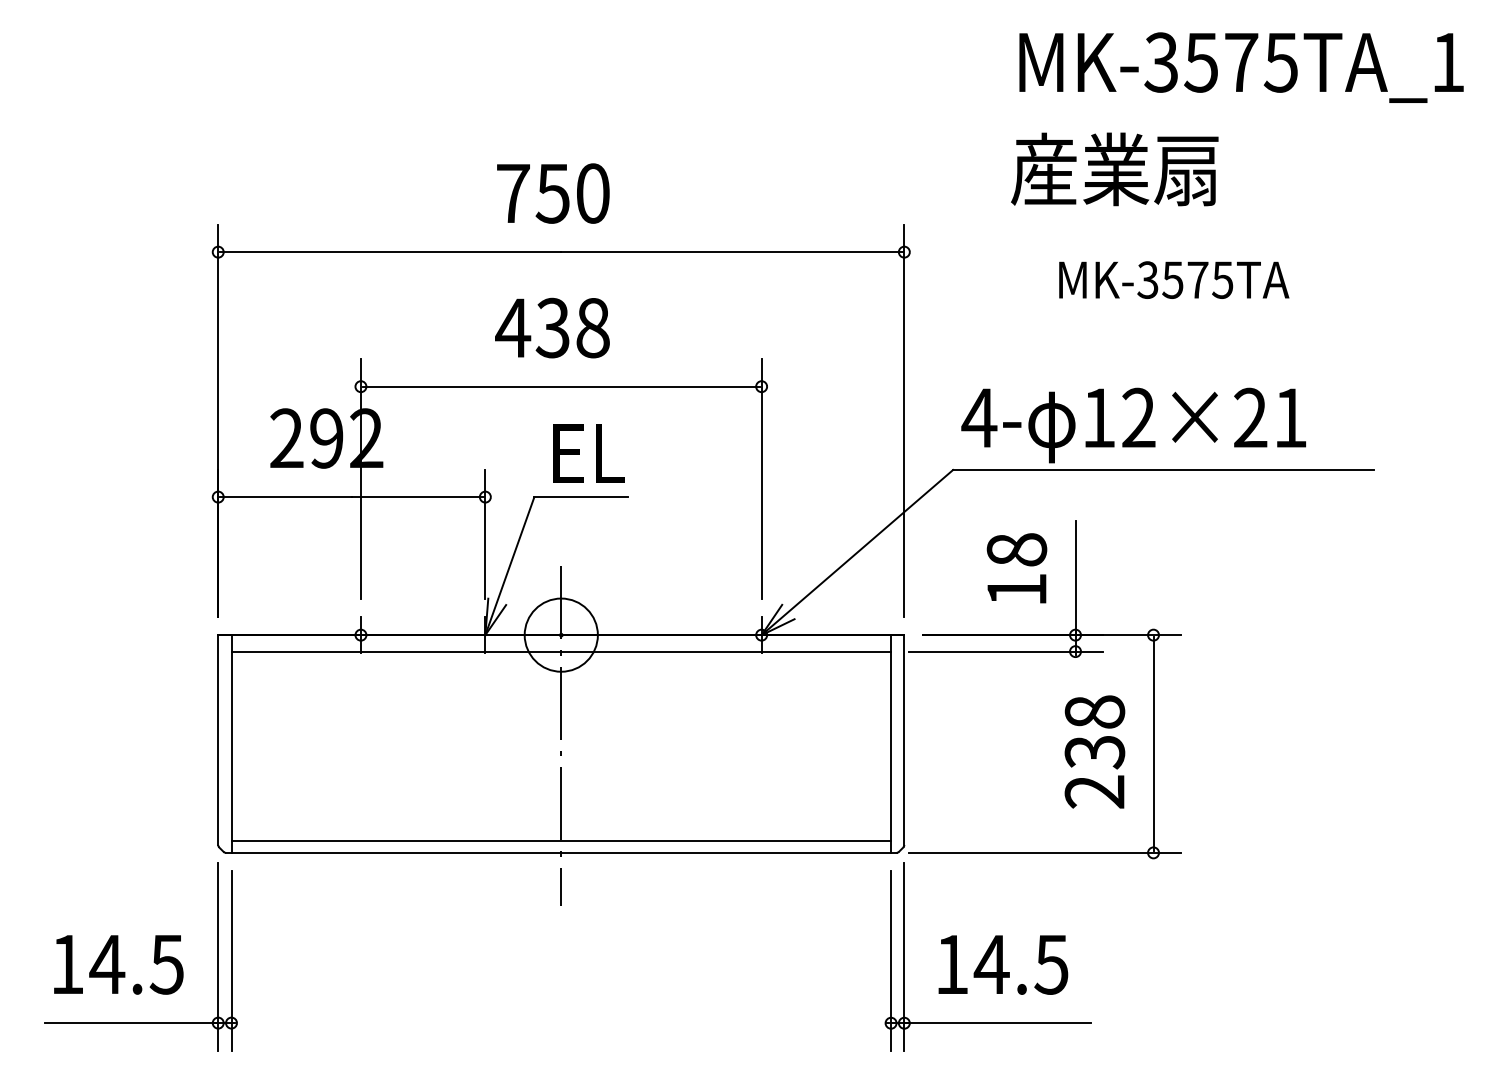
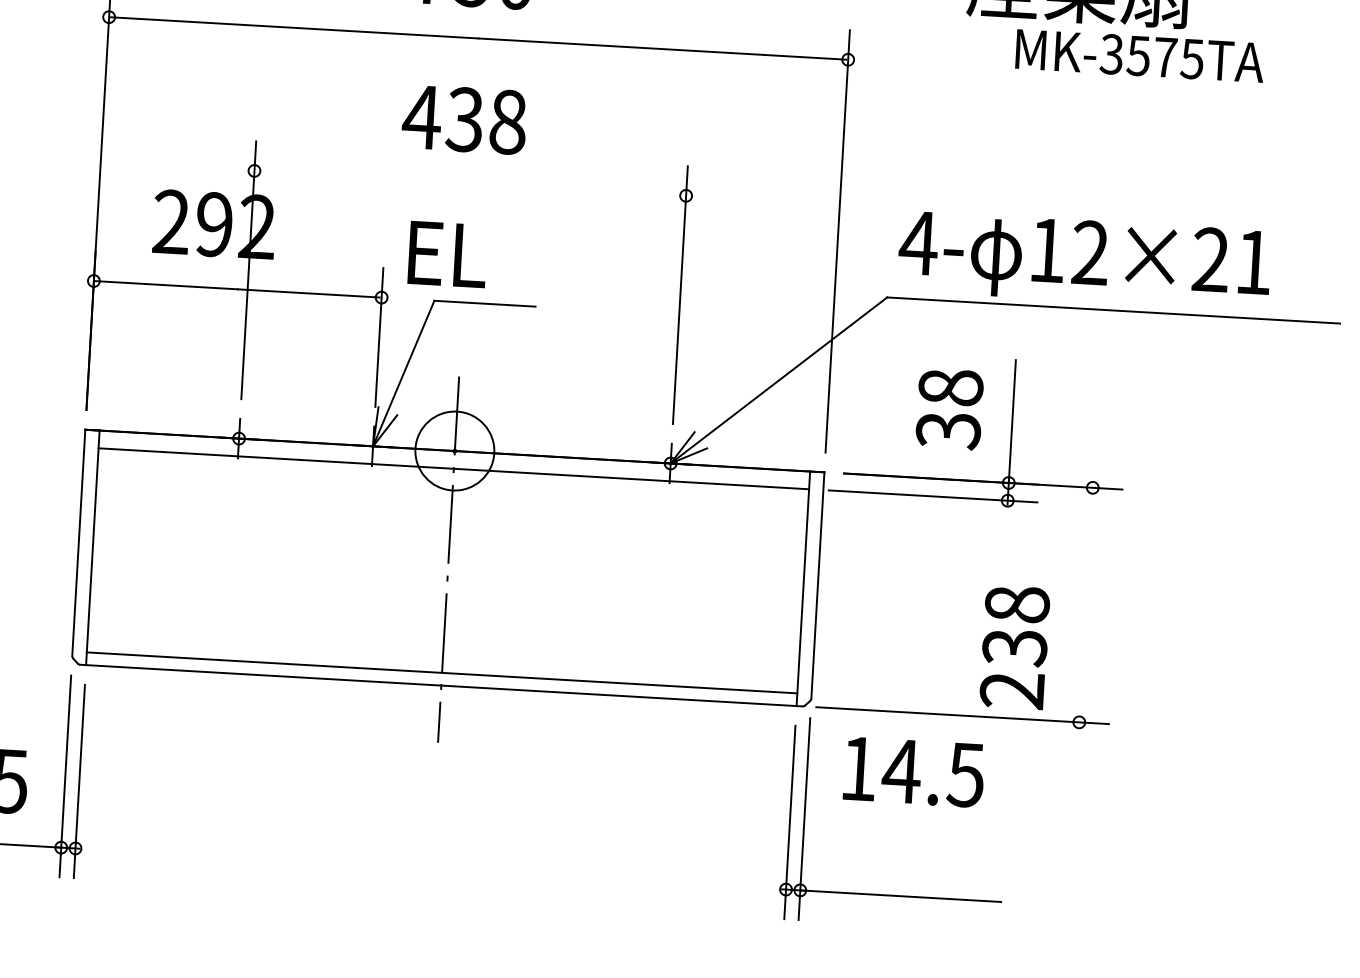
text: (1174, 279) -> (1140, 55), moved
line: (560, 386) -> (469, 183), removed
text: (588, 453) -> (446, 254), moved
text: (1016, 590) -> (947, 431), 18 -> 38
line: (1153, 743) -> (1086, 604), removed
text: (1094, 751) -> (1014, 646), moved
text: (1003, 964) -> (914, 771), moved

